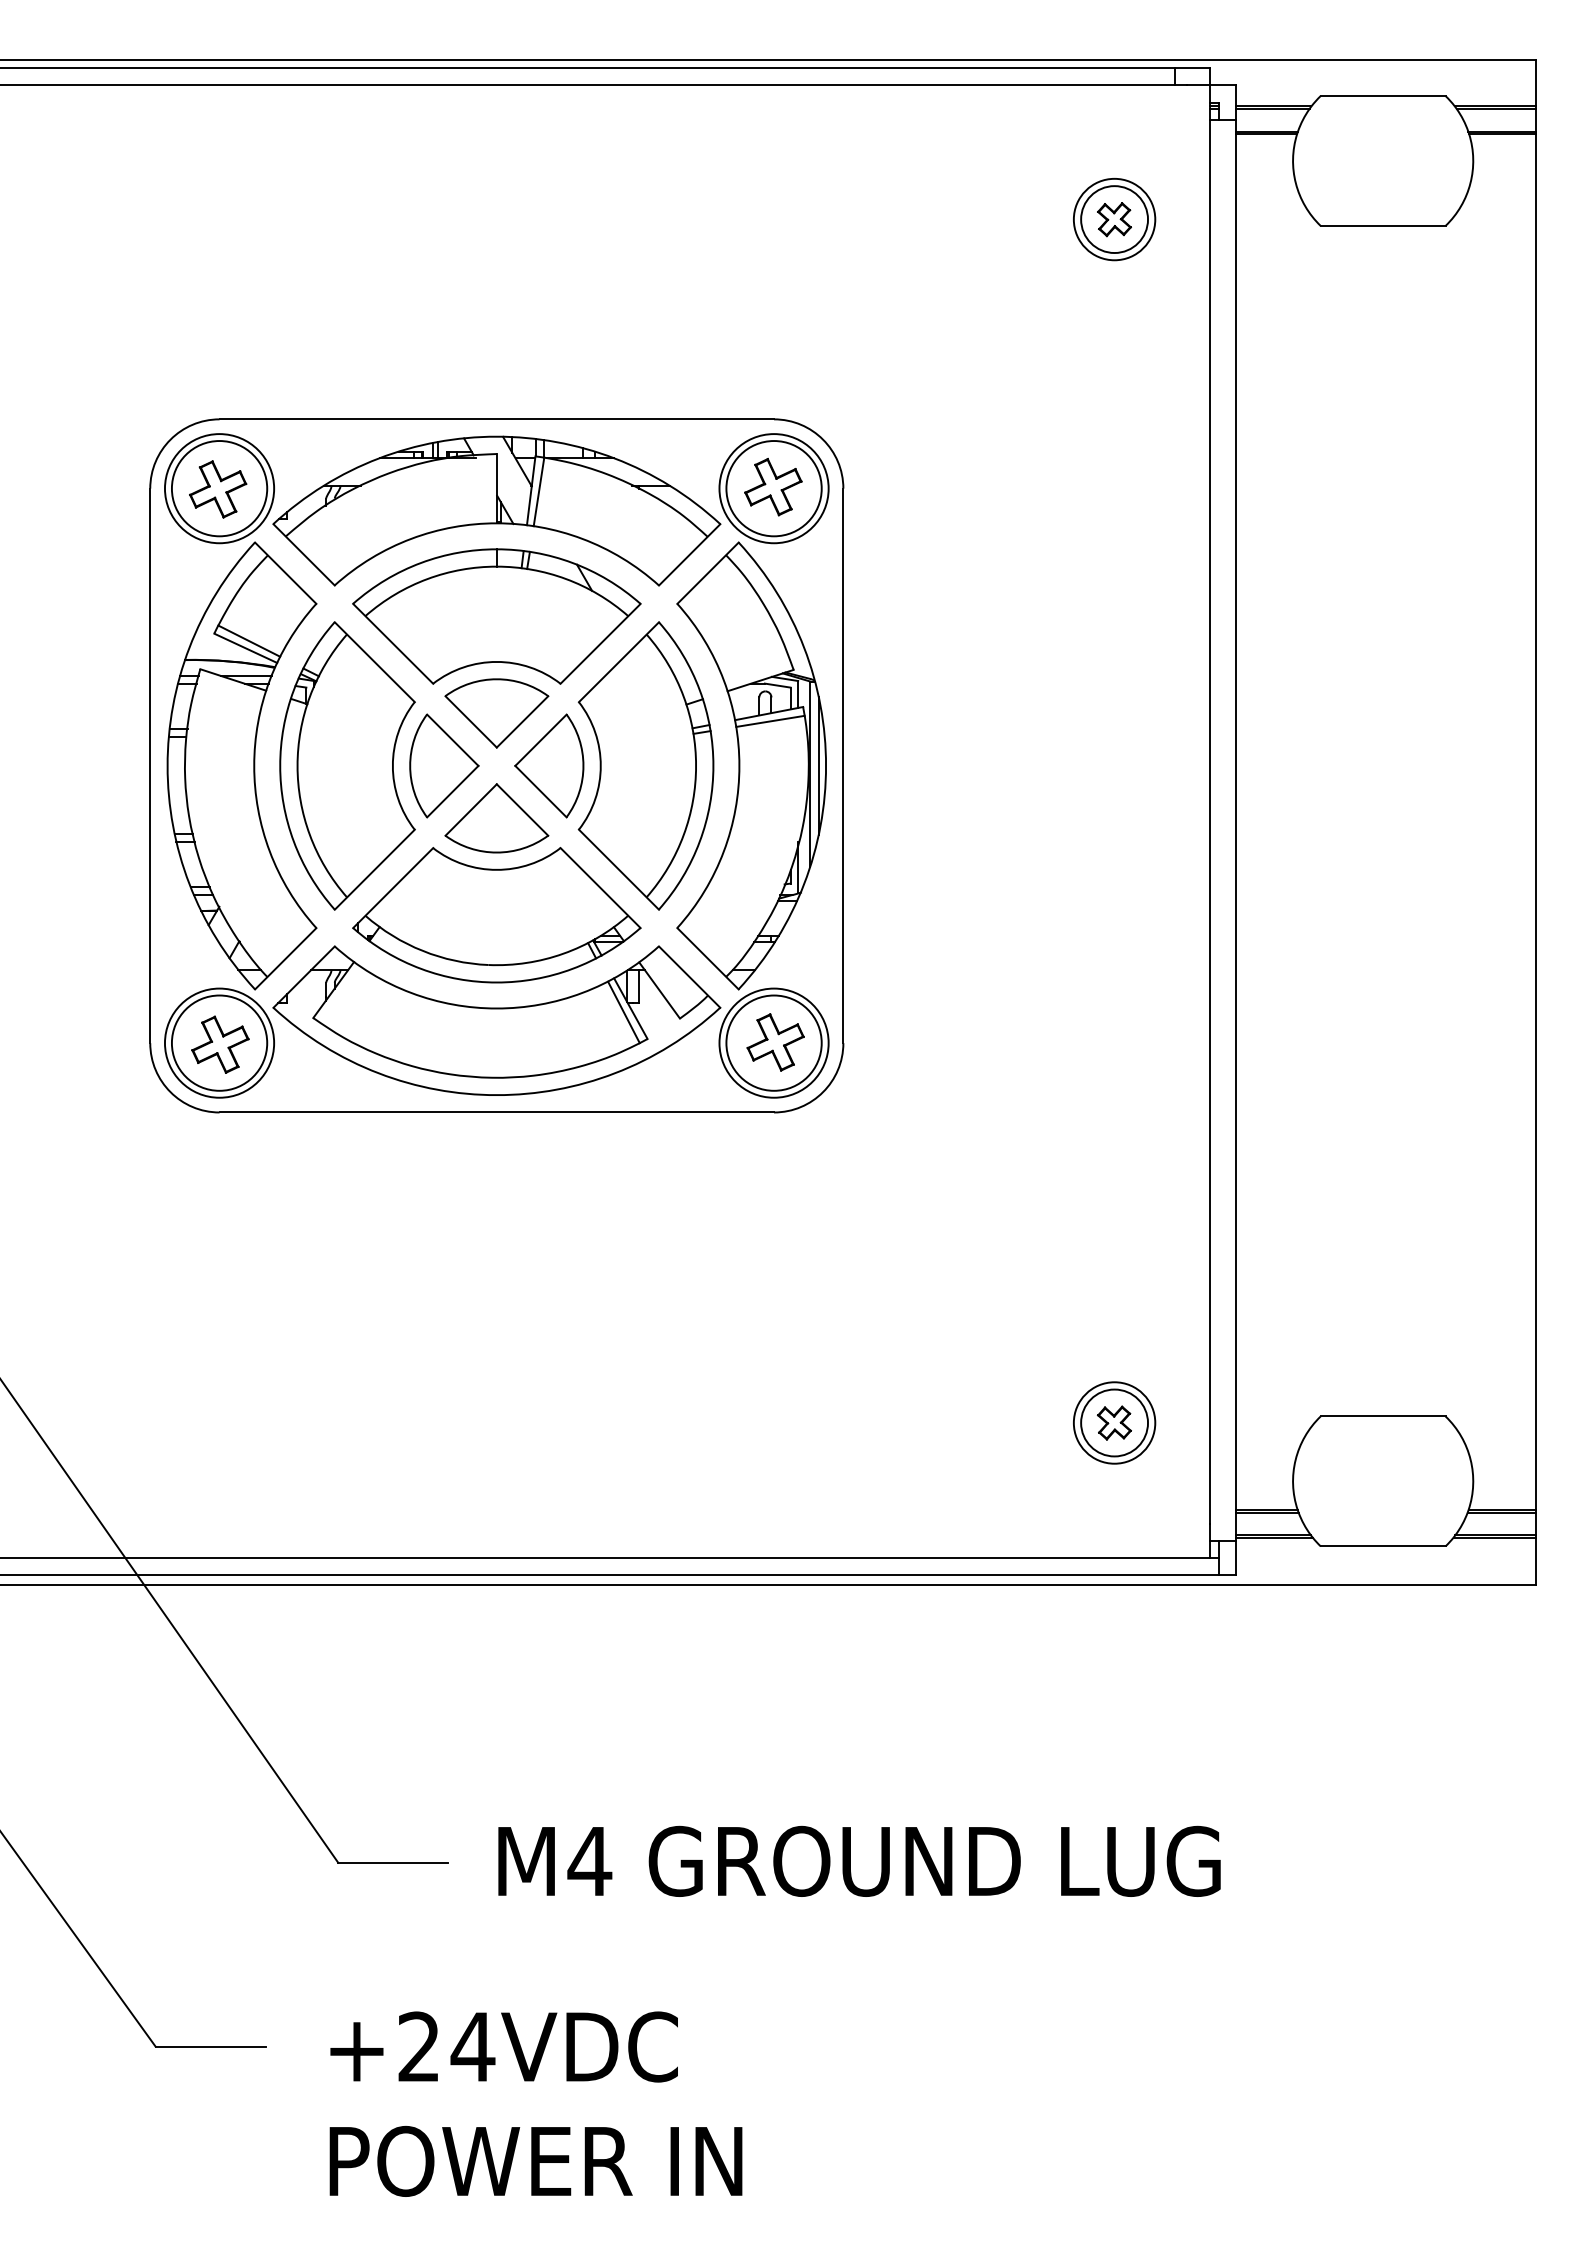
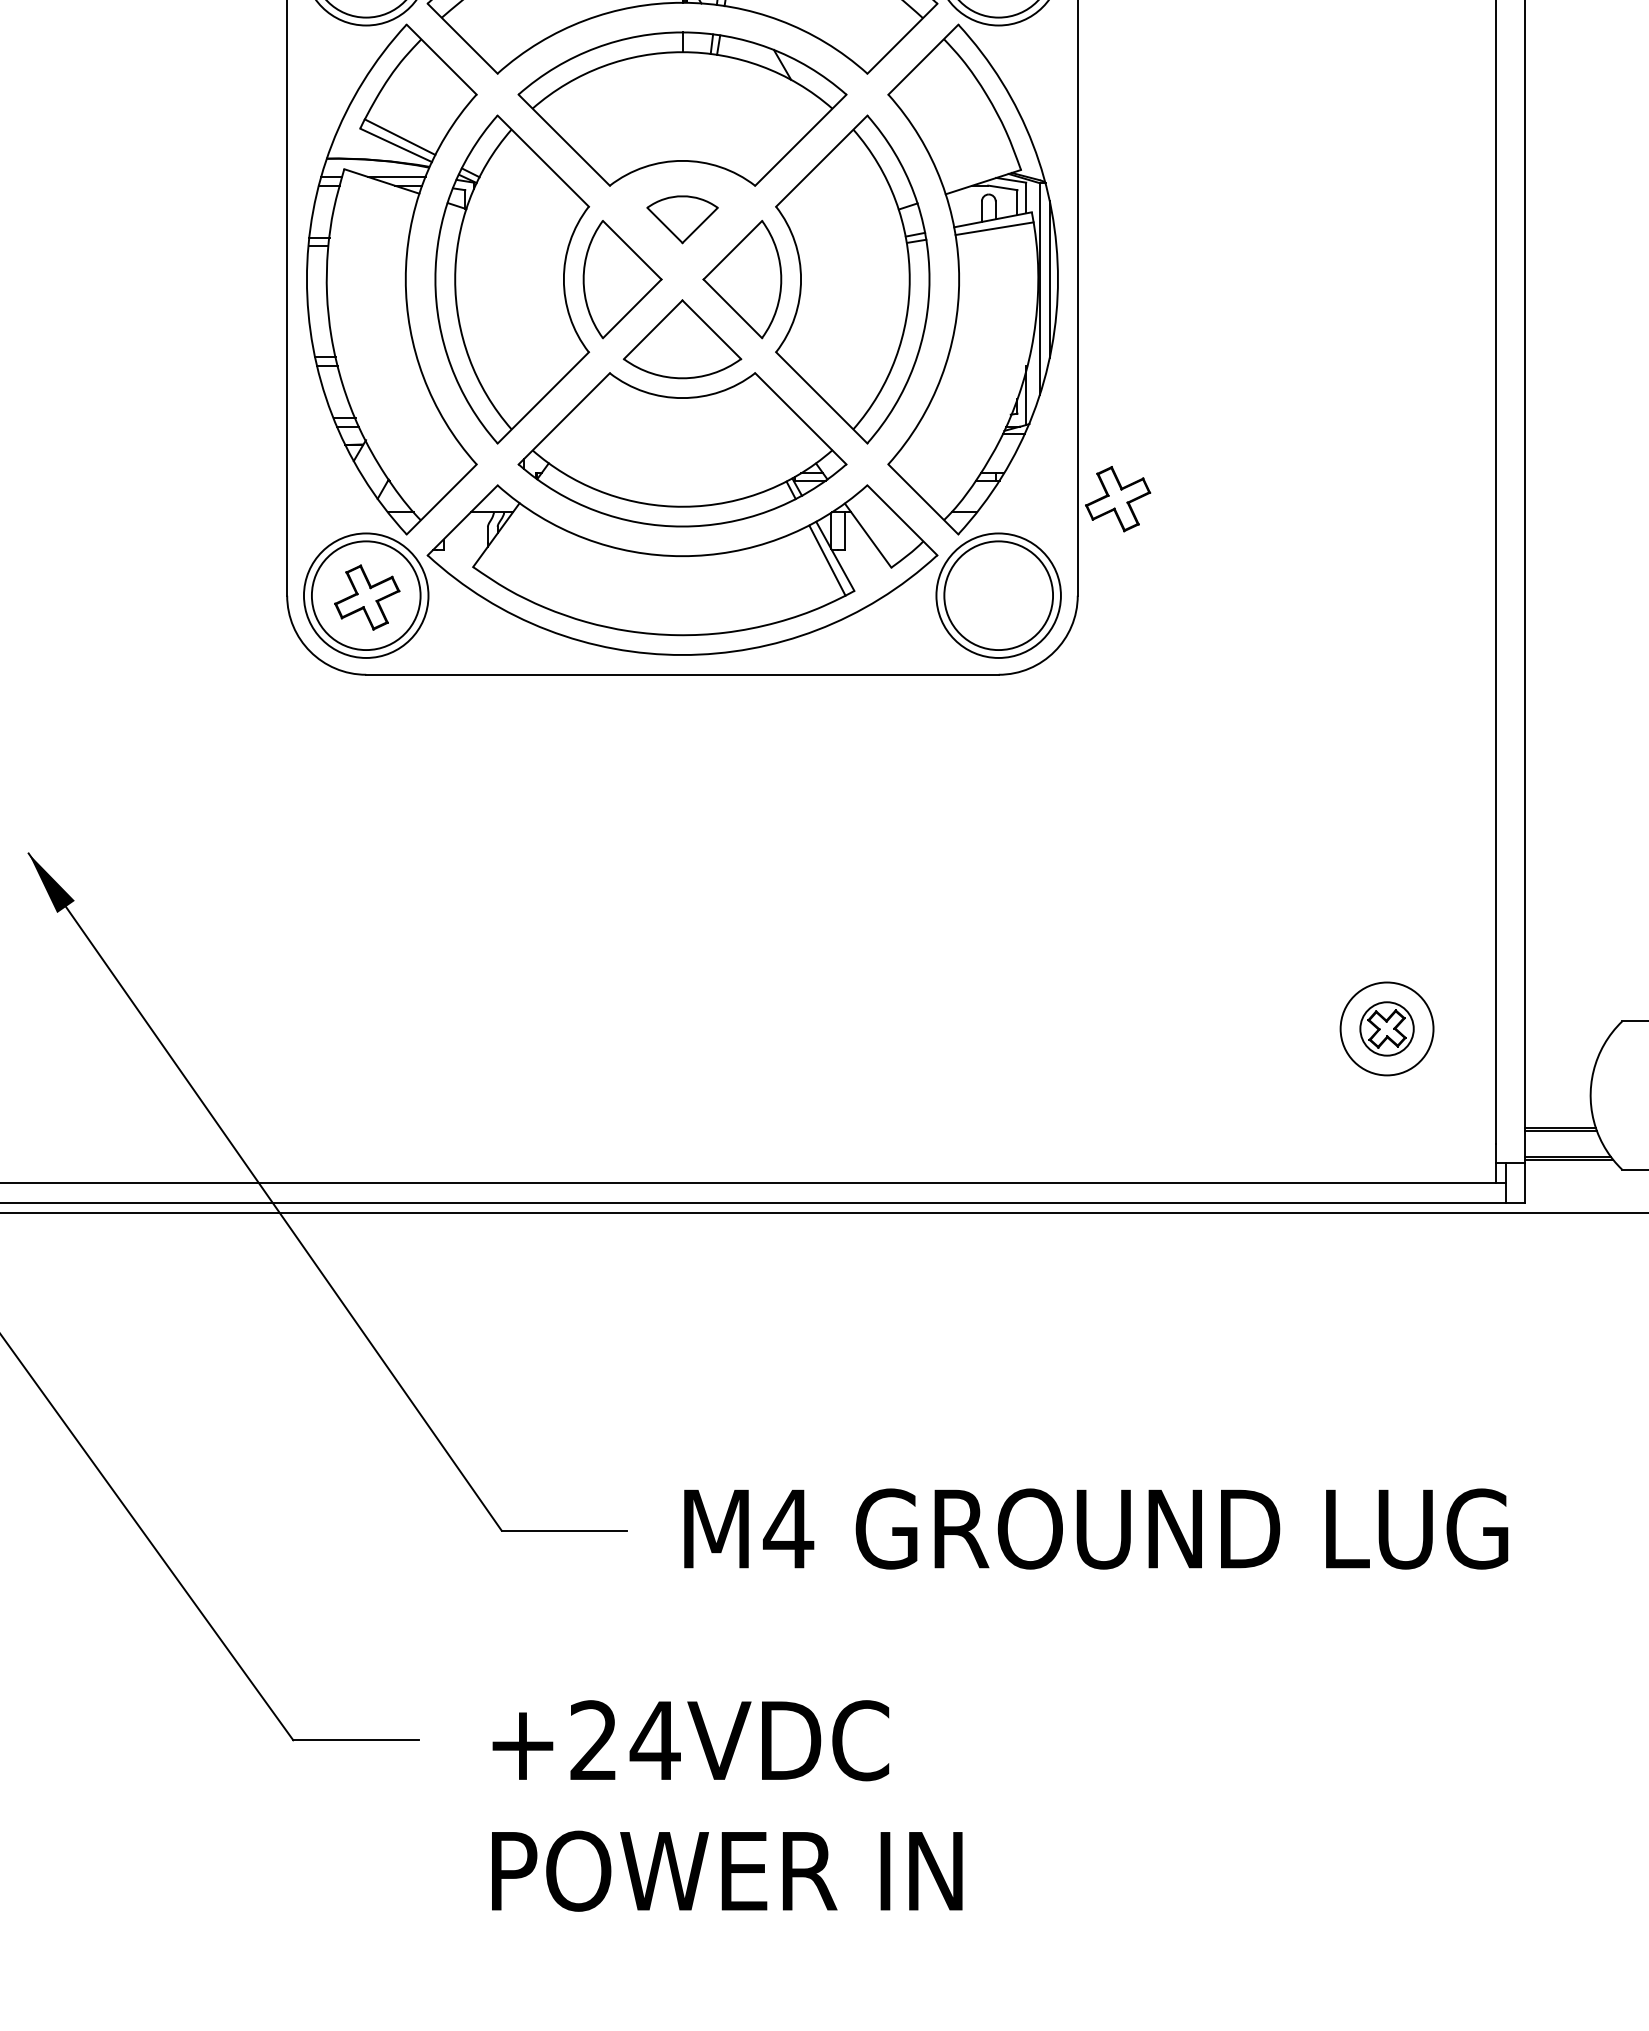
part: (496, 713) -> (682, 219), size x0.6
part: (775, 1042) -> (1117, 499), moved
circle: (1114, 1422) -> (1386, 1028), size x0.7

